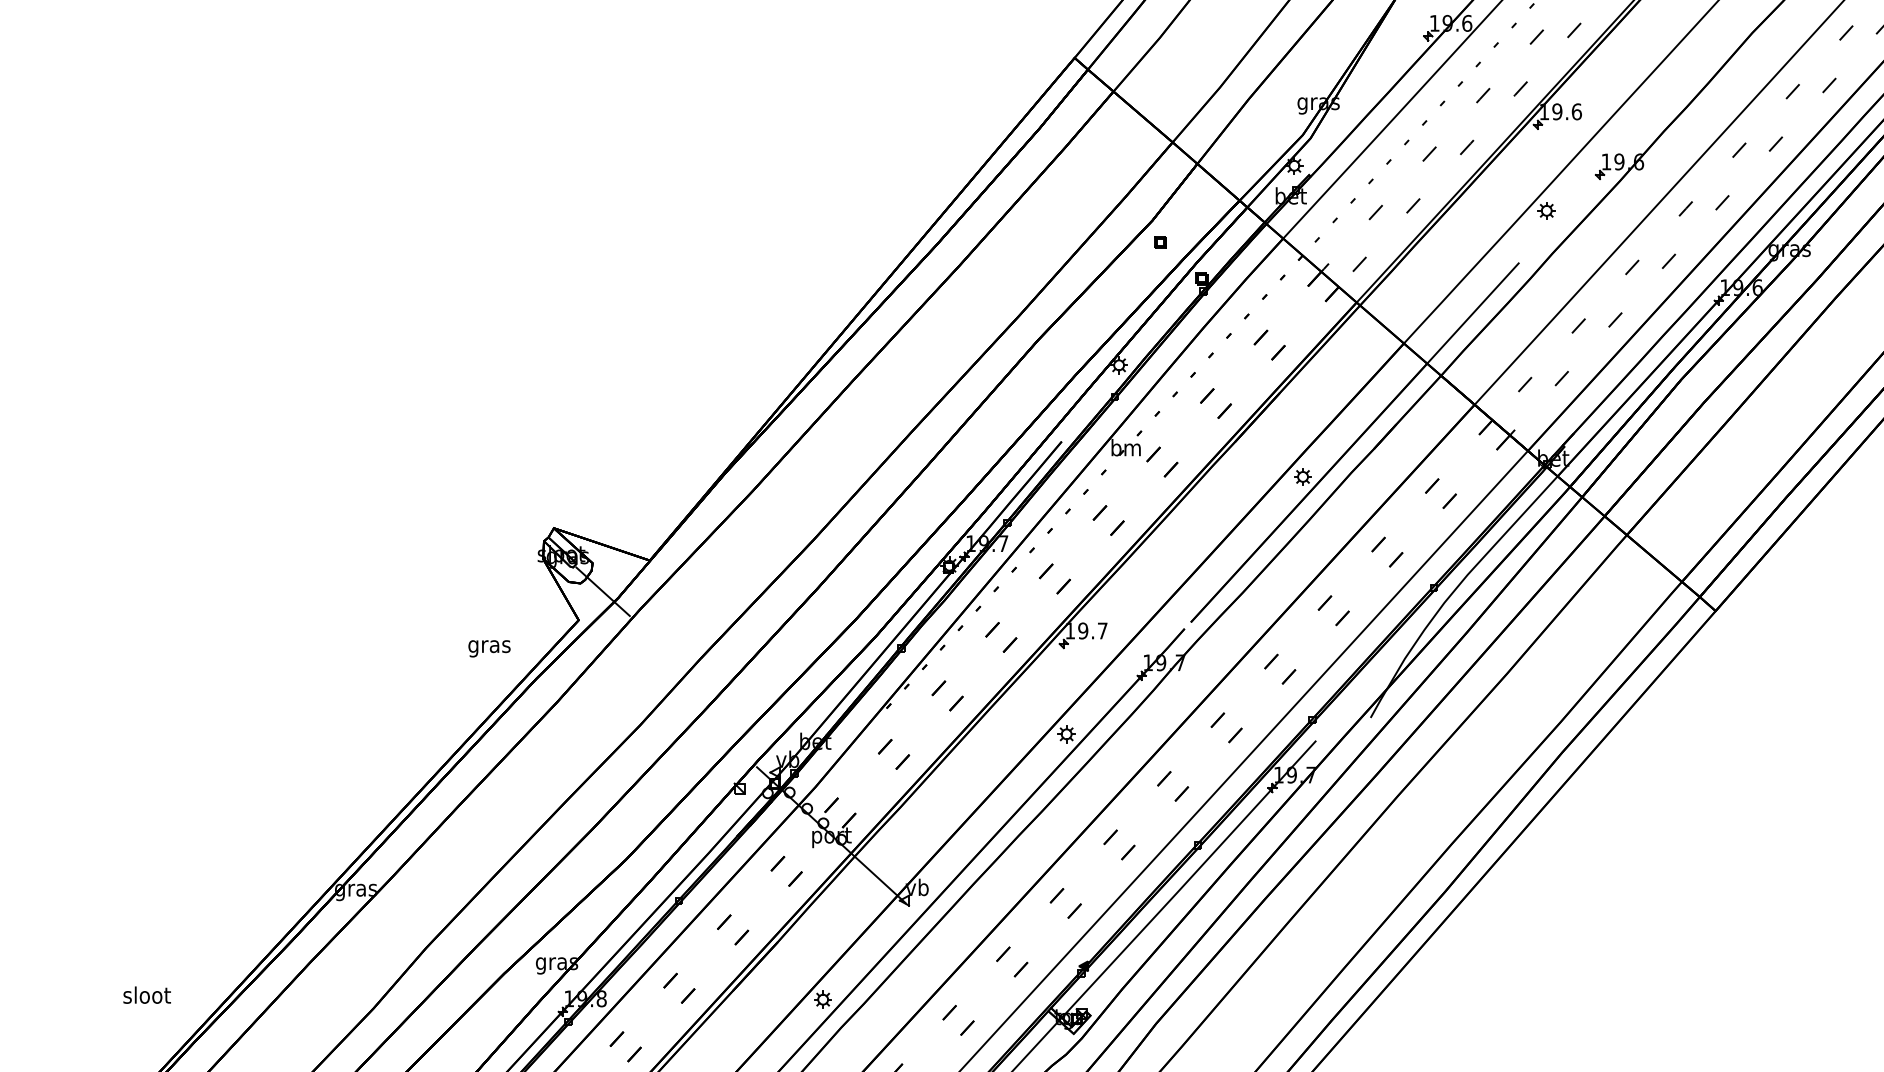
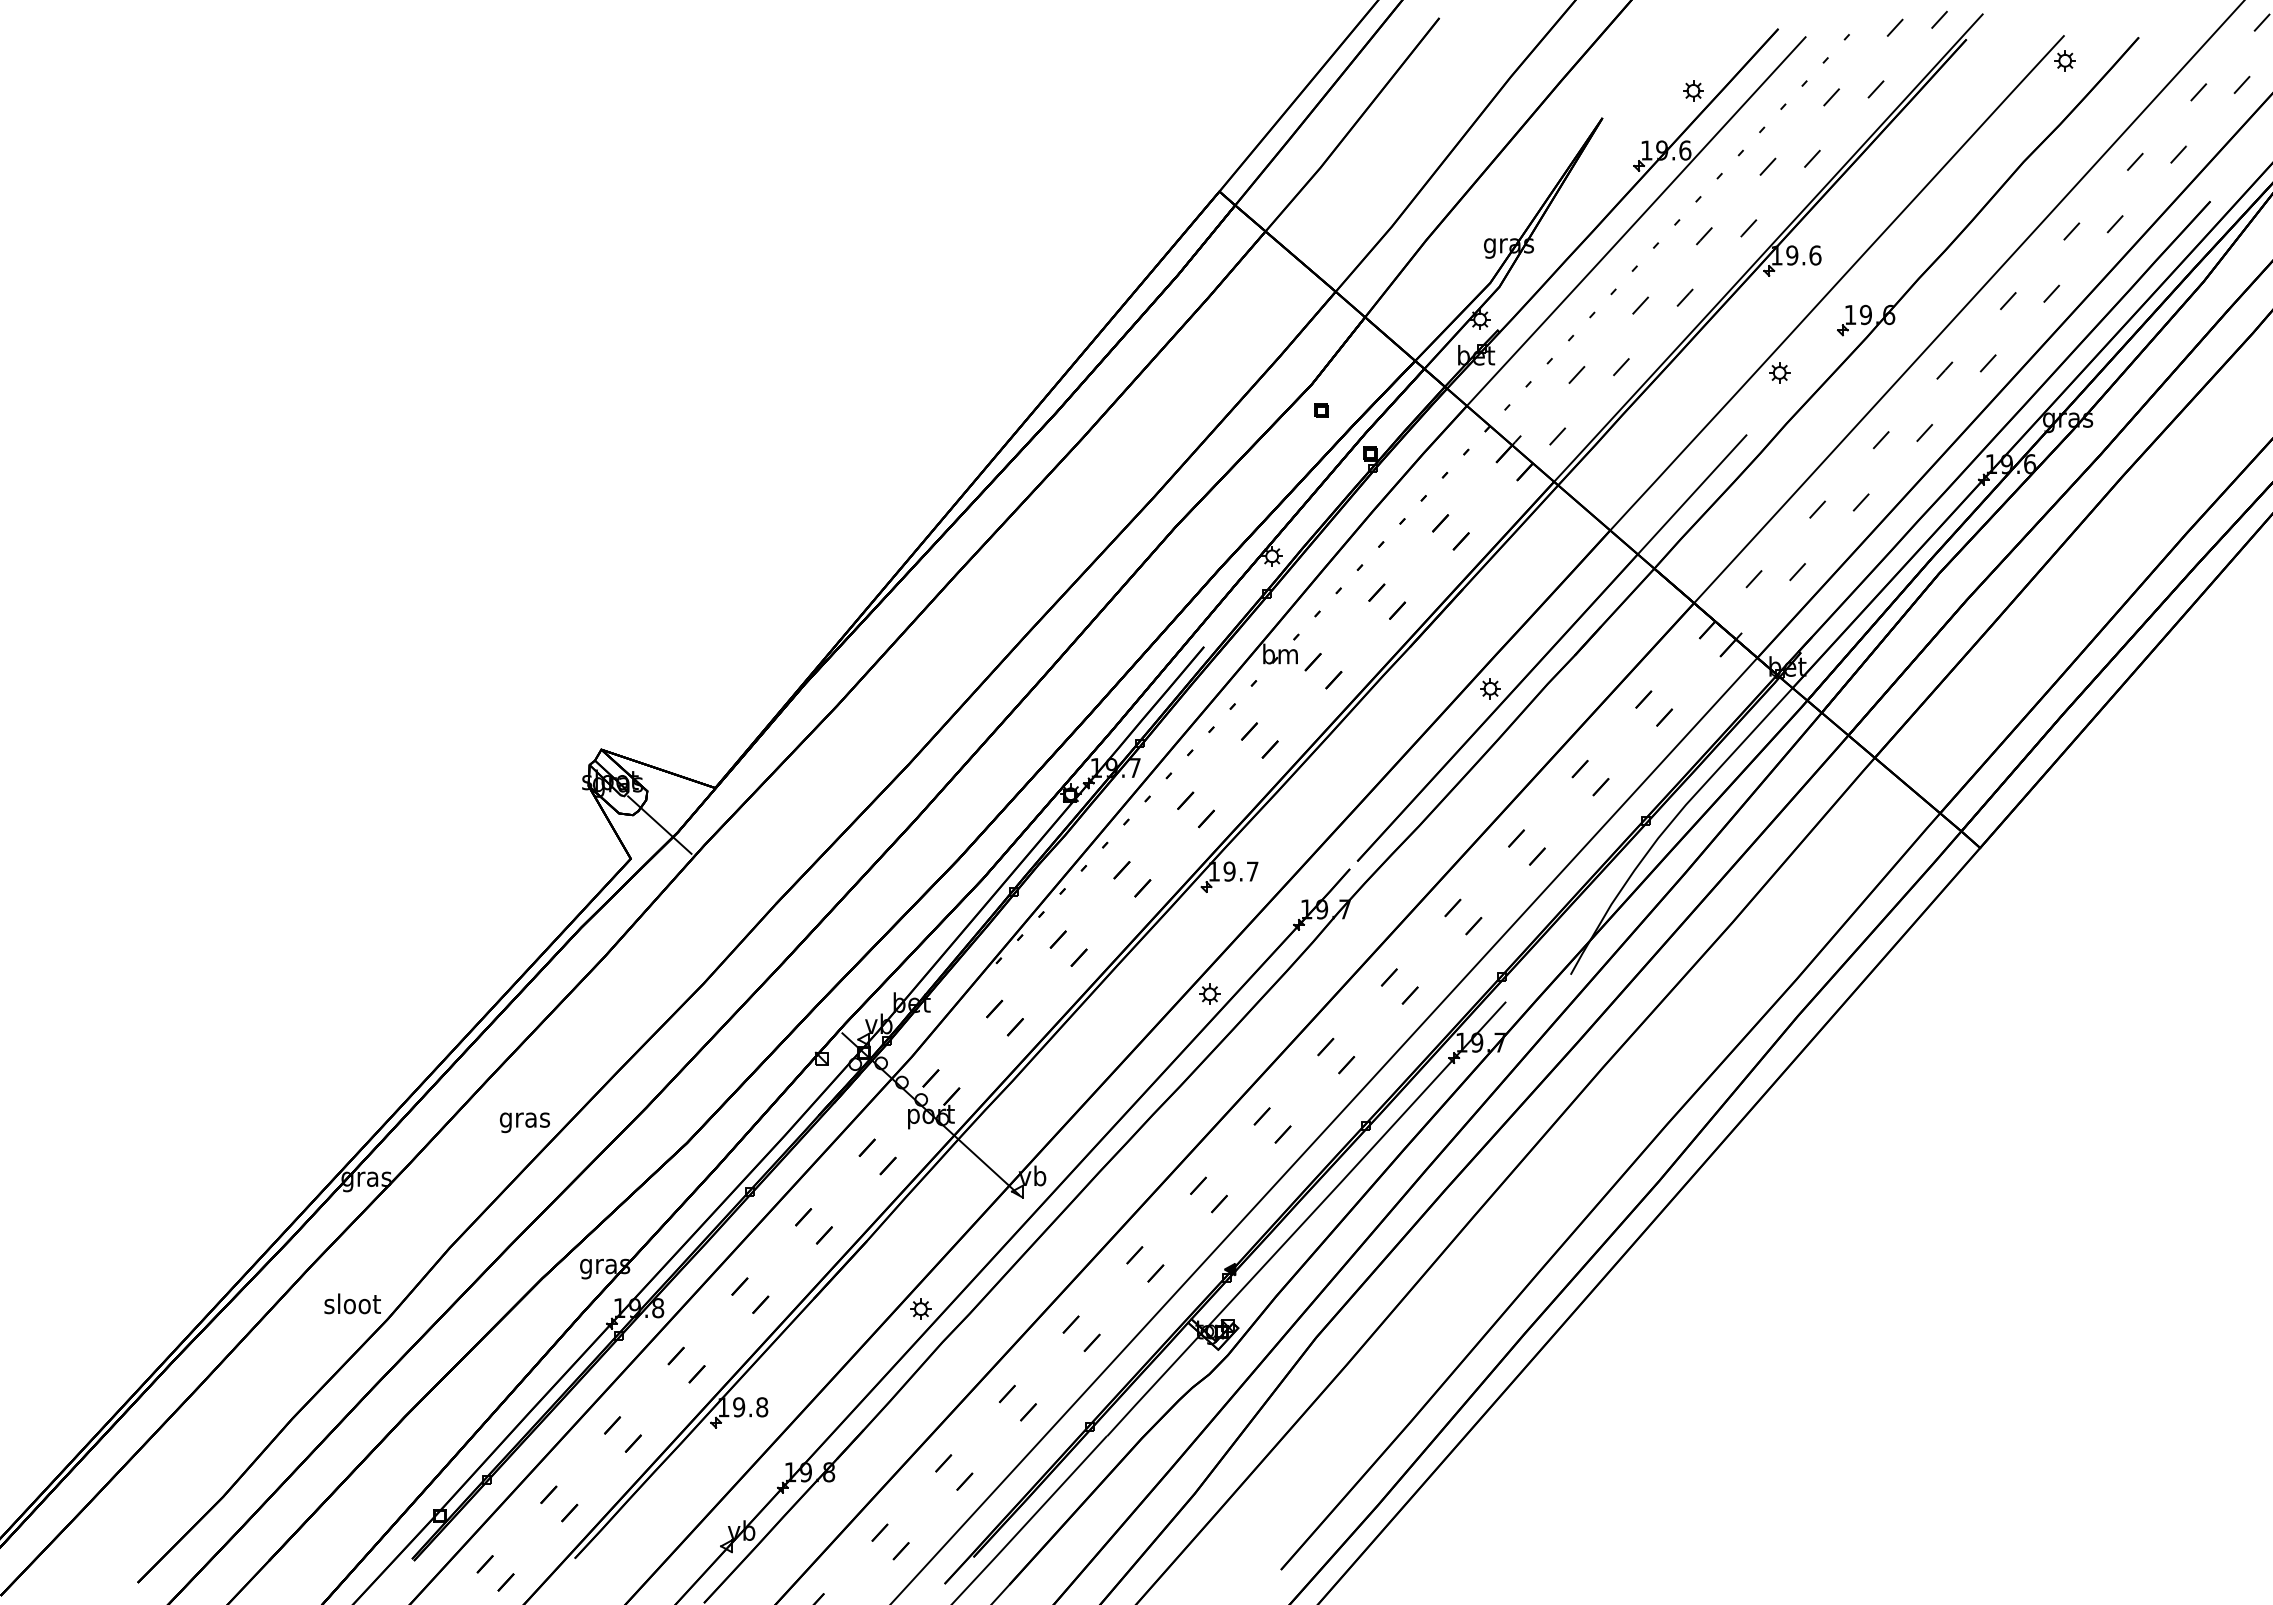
text: (489, 648) -> (524, 1122), moved
text: (147, 994) -> (352, 1303), moved

